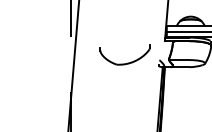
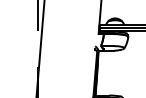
part: (123, 54) -> (72, 42), removed

